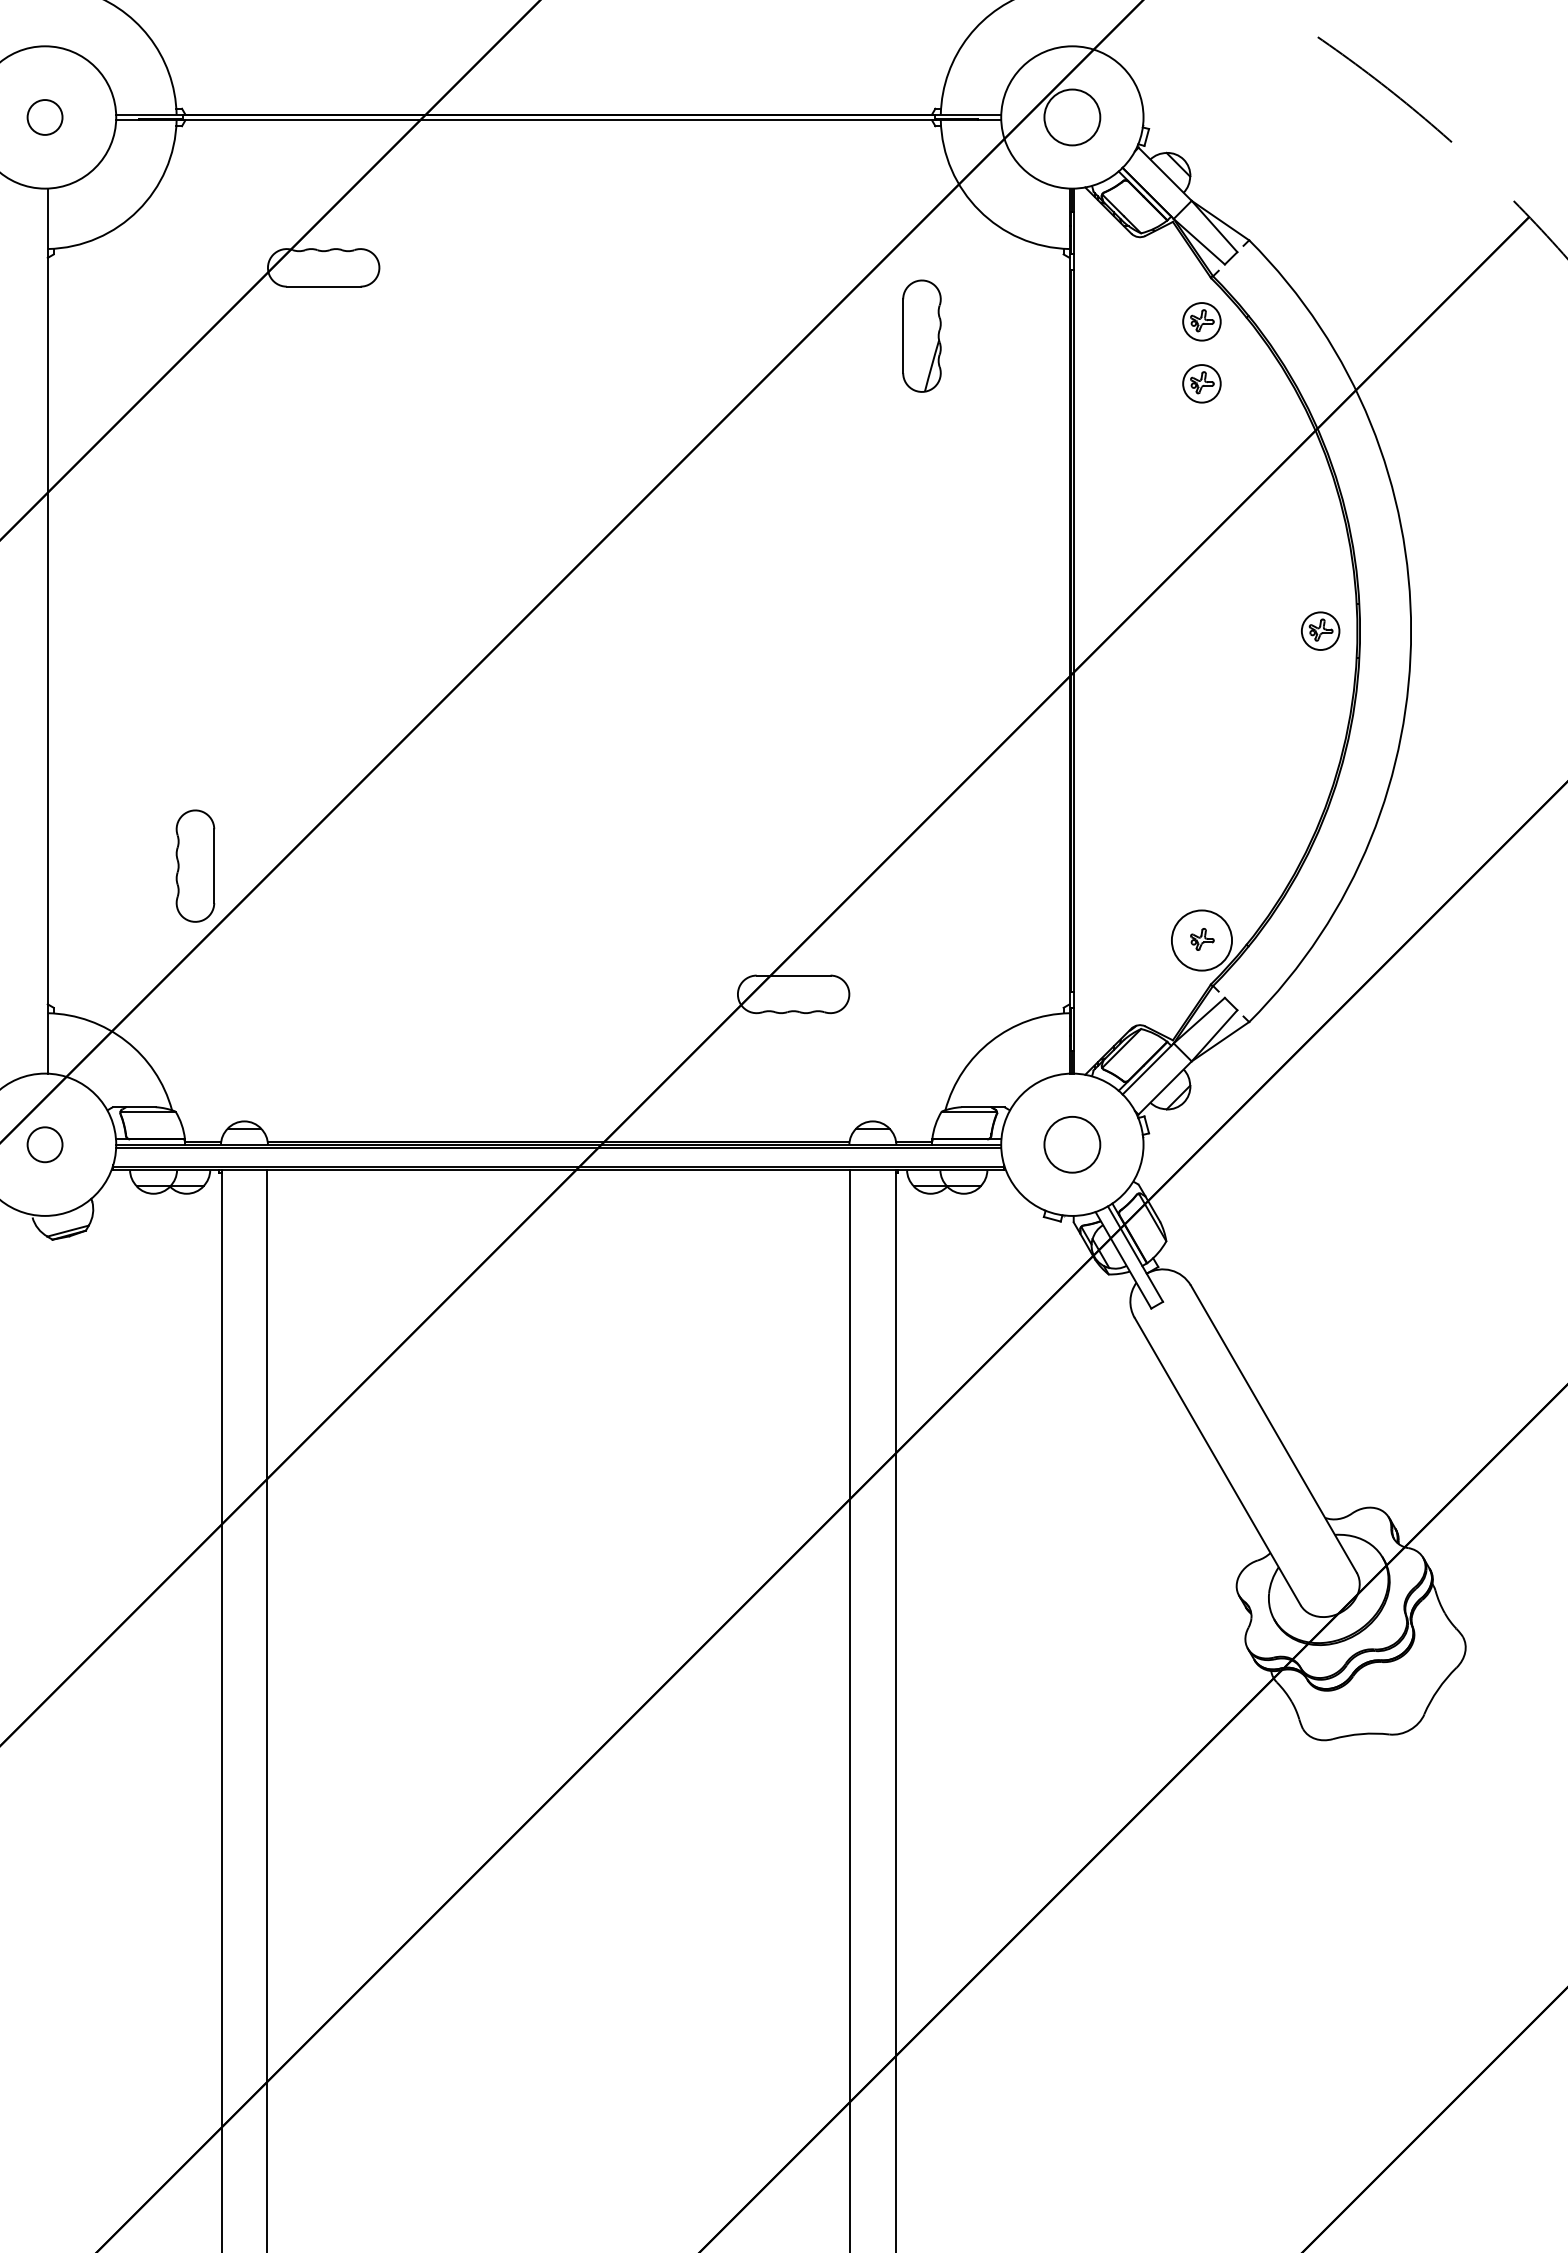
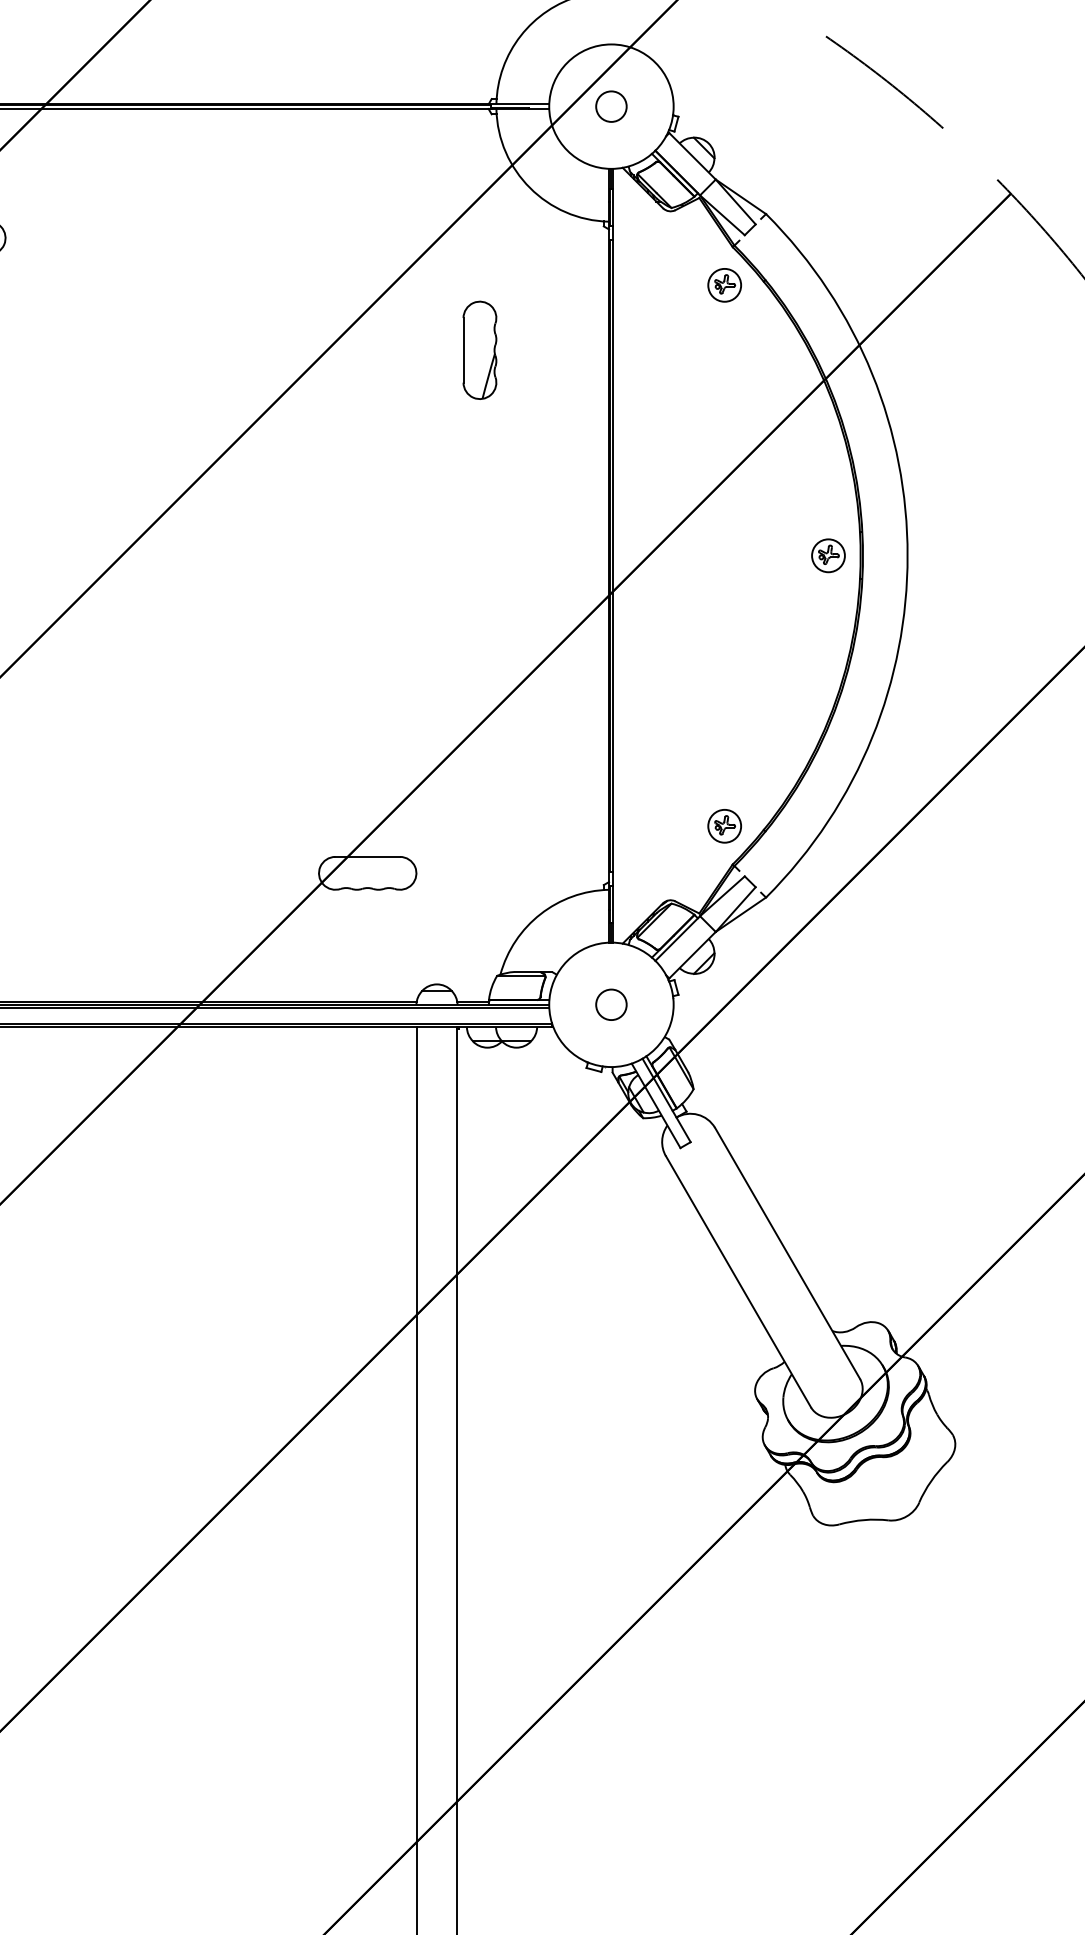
circle: (1071, 117) -> (610, 106), size x0.62
part: (921, 335) -> (479, 349), moved
part: (1201, 383) -> (724, 339), removed
circle: (1201, 940) -> (724, 826), size x0.62
circle: (1071, 1144) -> (610, 1004), size x0.62

